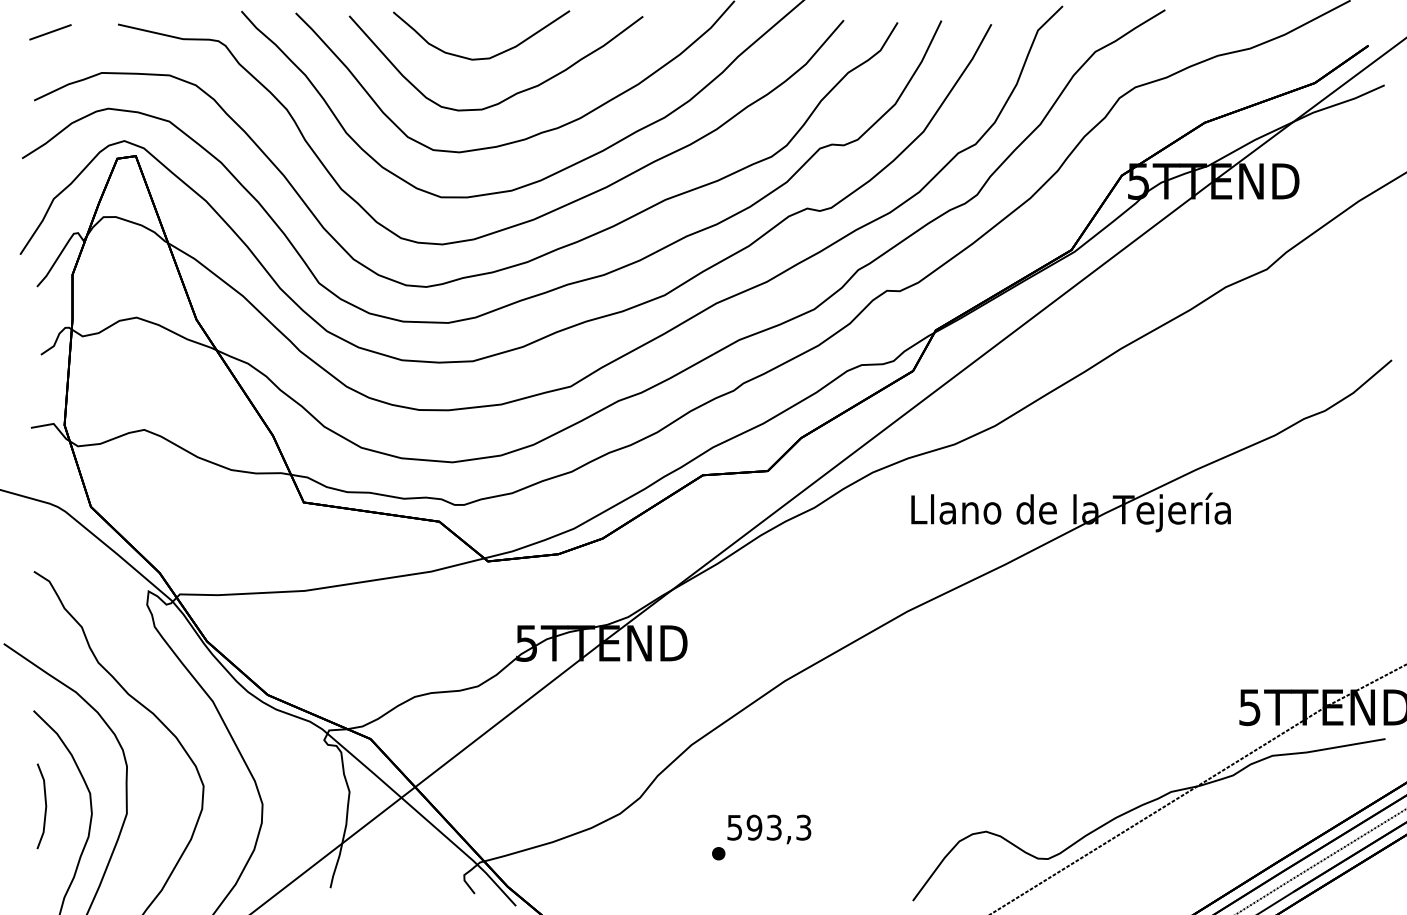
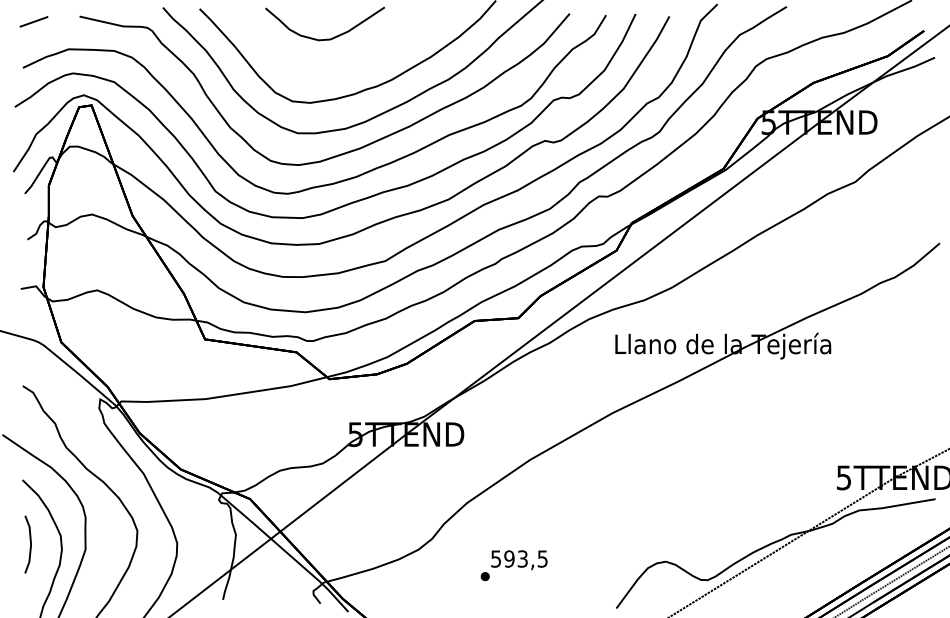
part: (510, 95) -> (344, 64), removed
text: (803, 826) -> (542, 558), 593,3 -> 593,5

